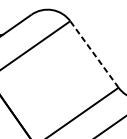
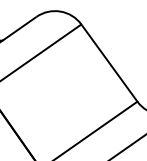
line: (94, 54) -> (109, 63), dashed -> solid

